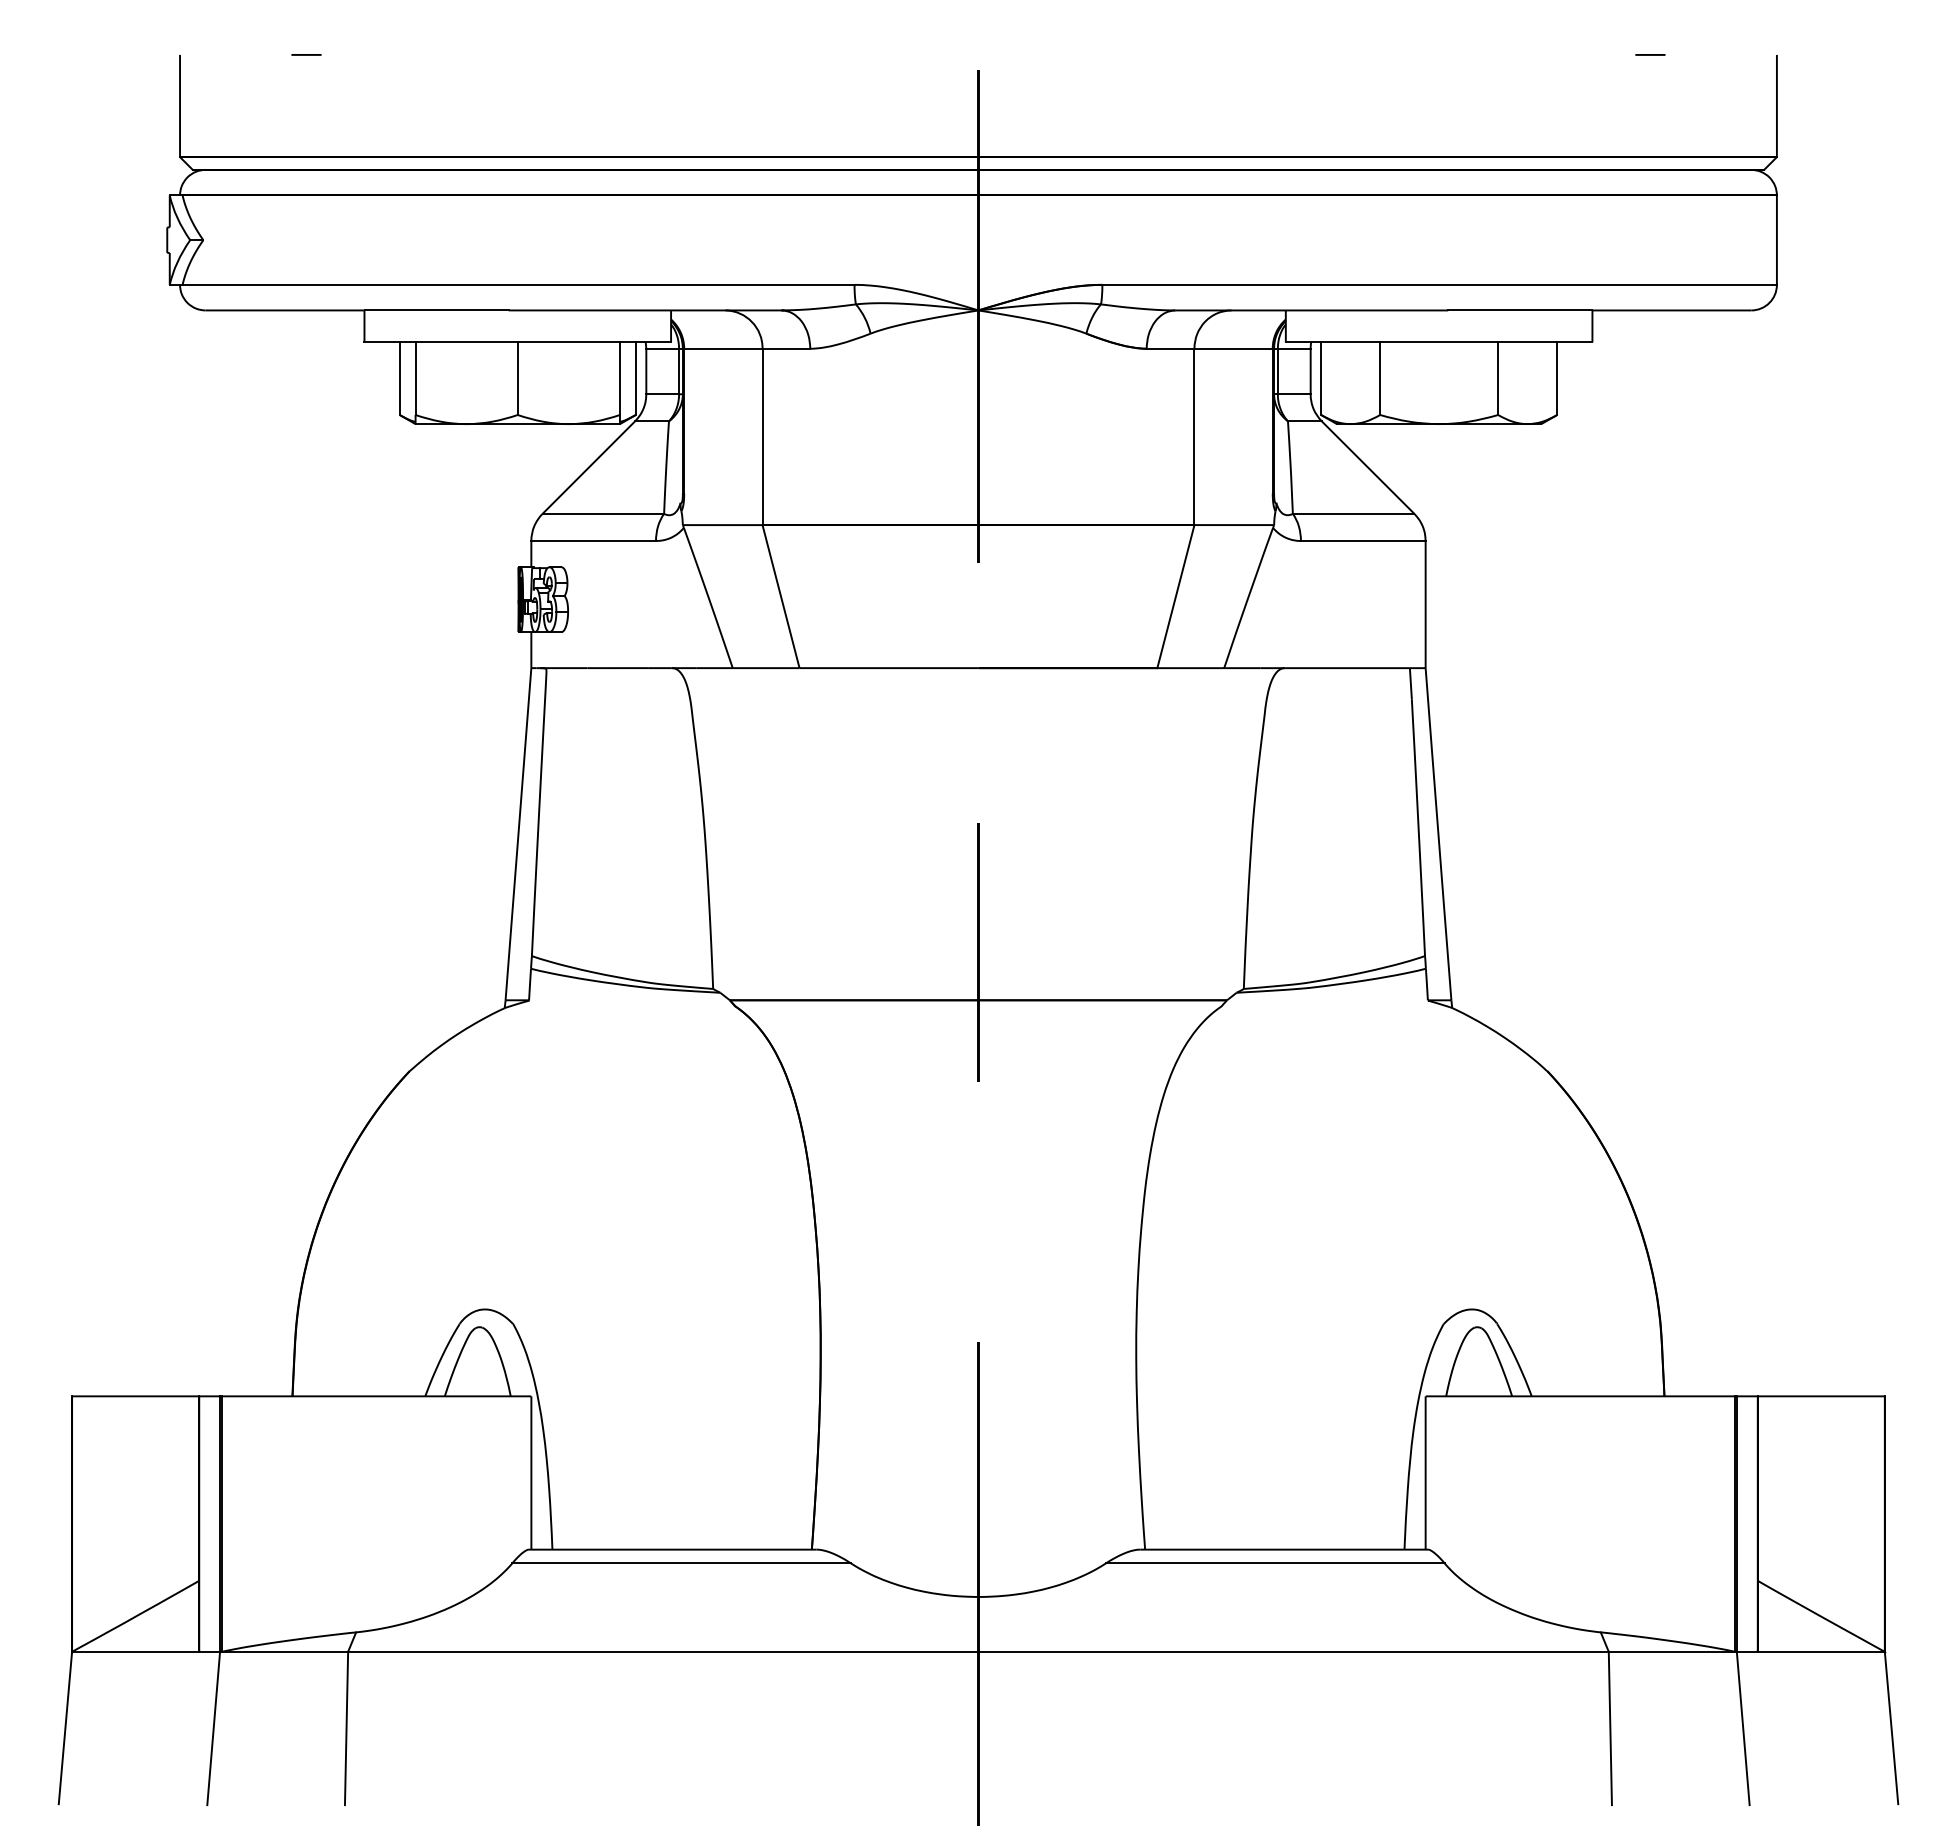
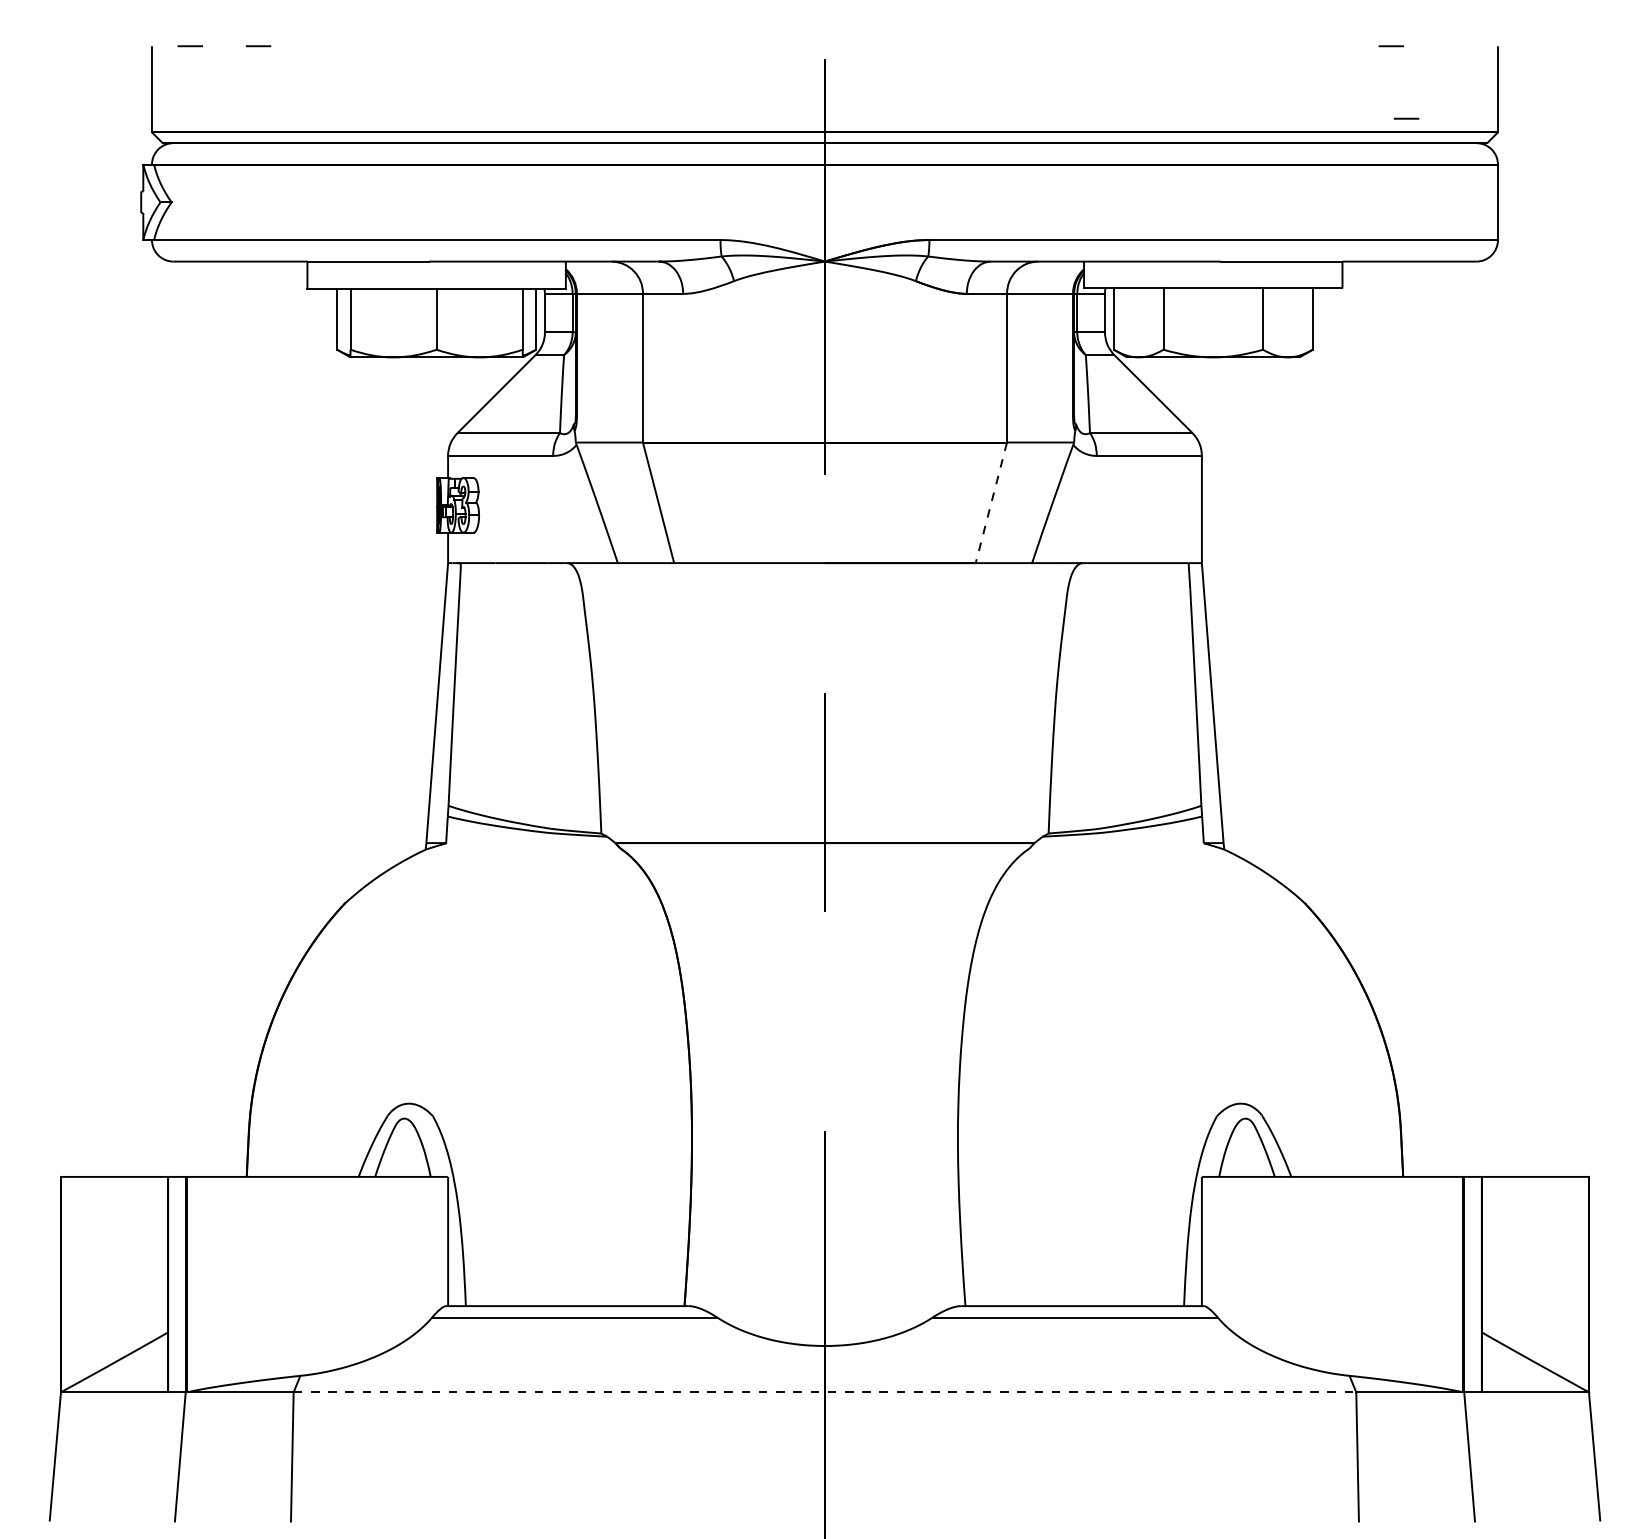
line: (225, 54) -> (190, 45), added
line: (1668, 140) -> (1406, 118), added
line: (1175, 596) -> (991, 502), solid -> dashed
line: (978, 1651) -> (825, 1391), solid -> dashed

